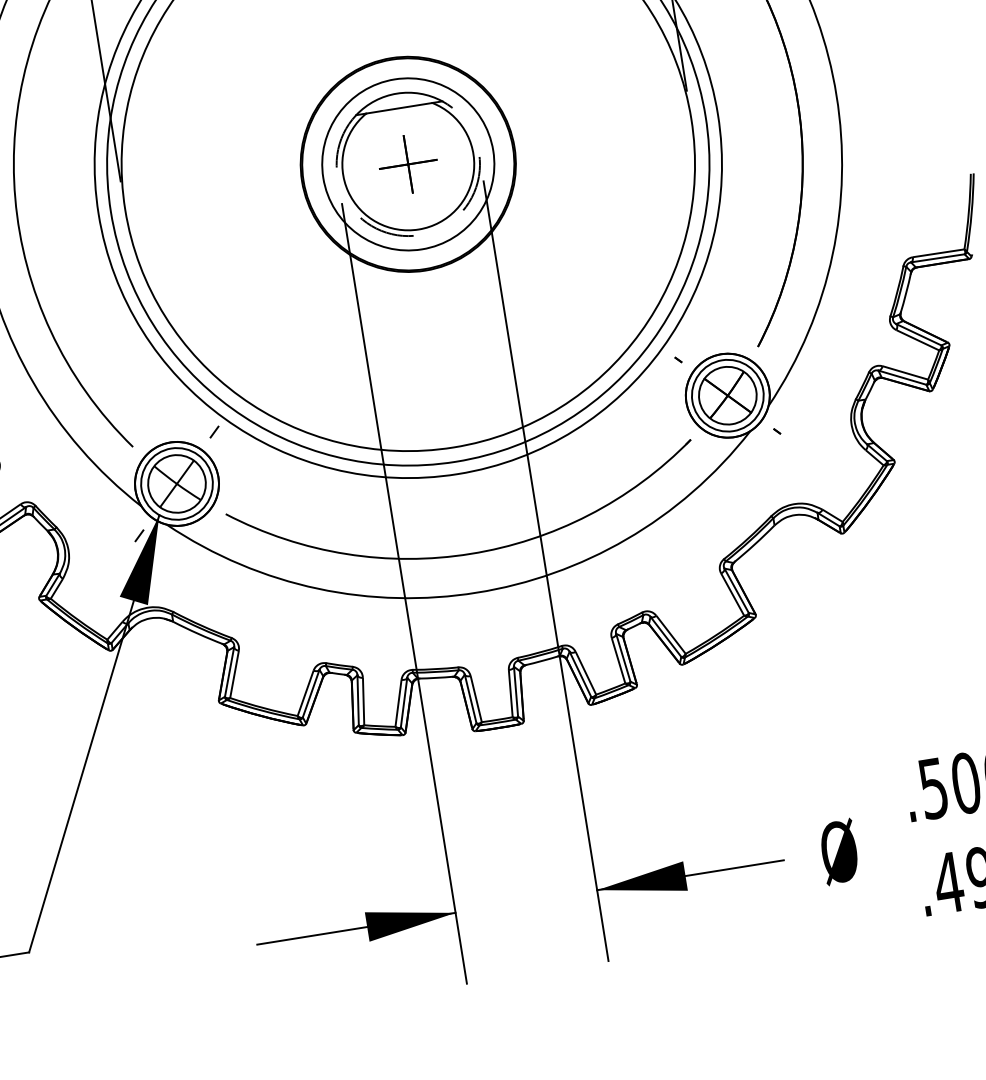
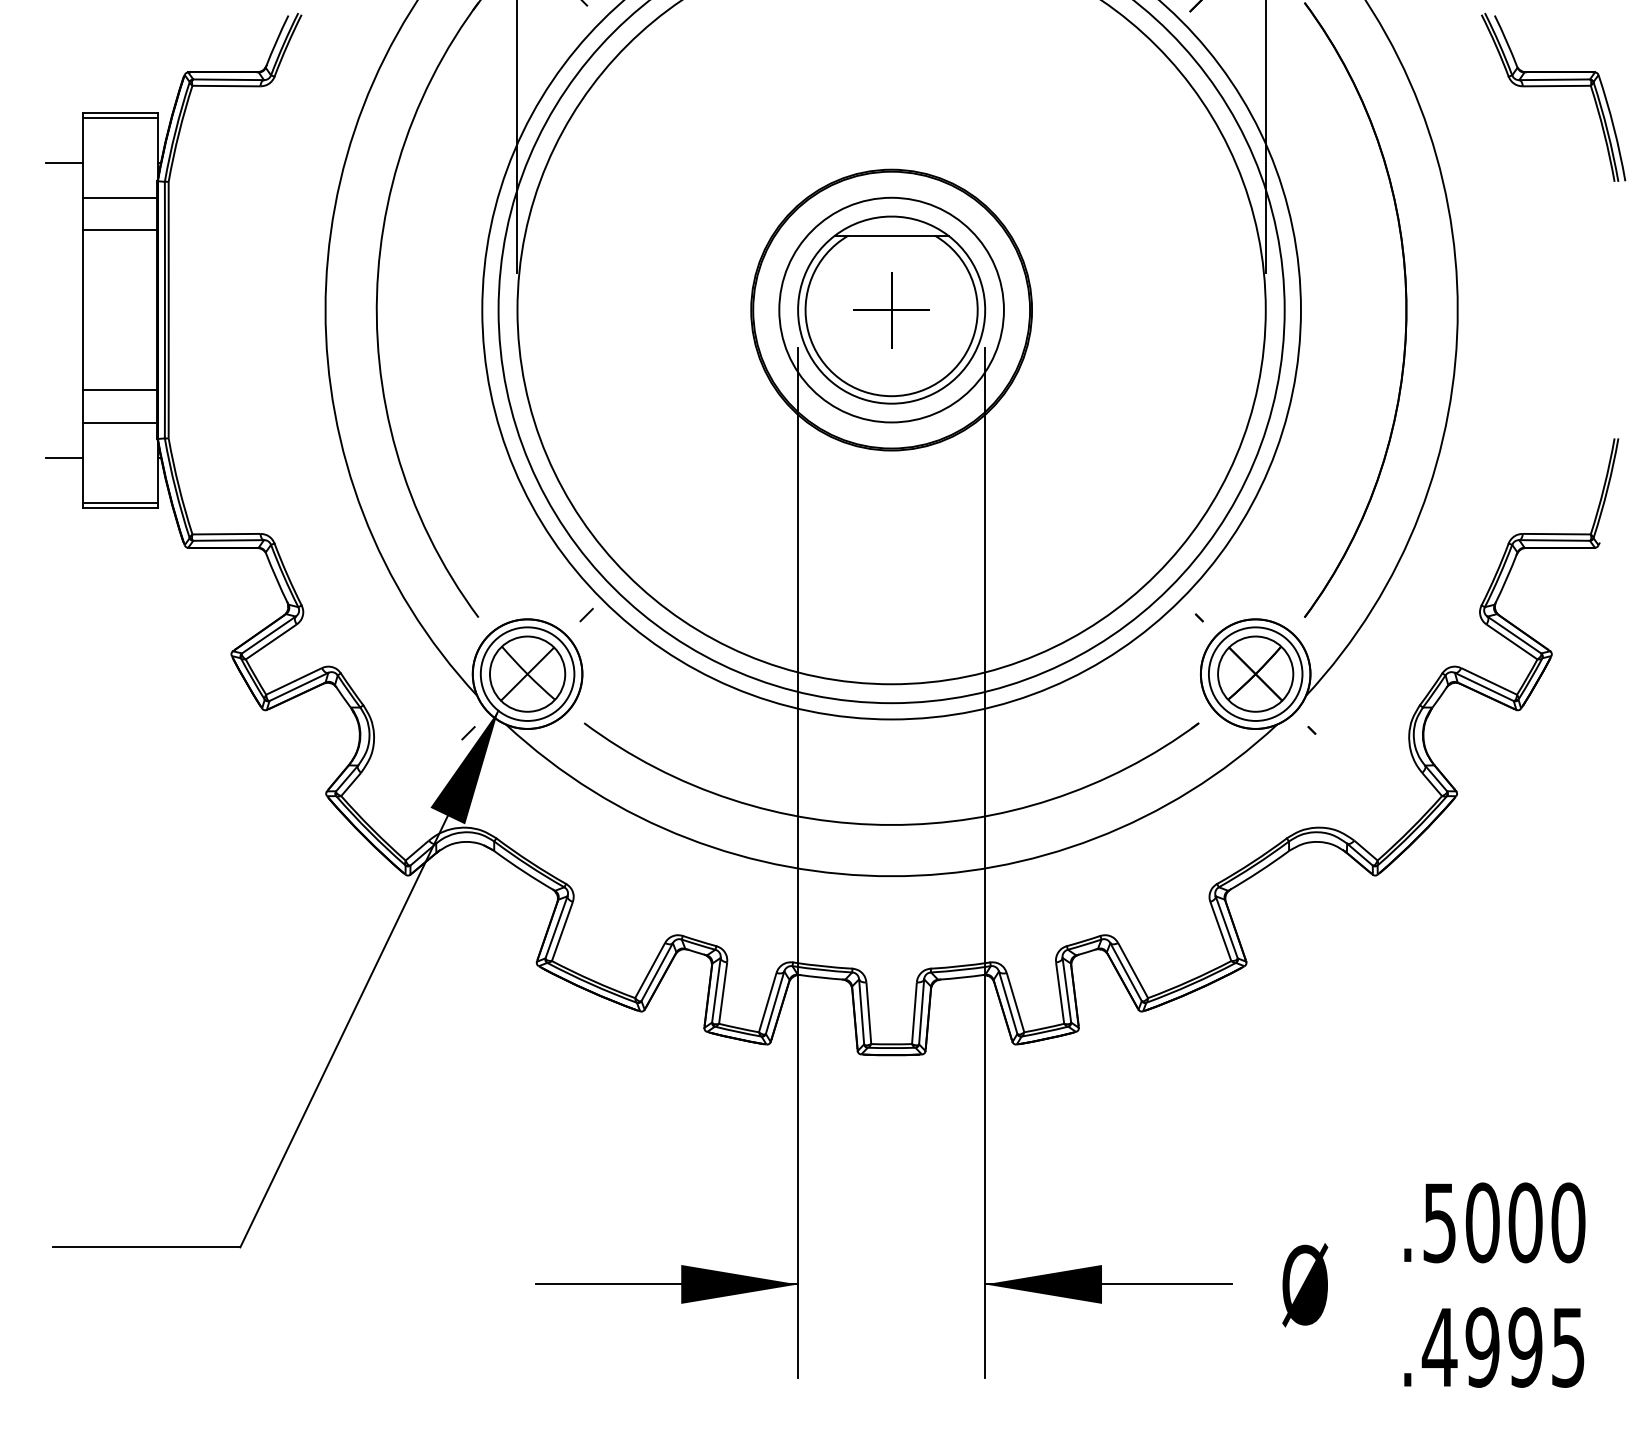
arc: (419, 235) -> (891, 403), dashed -> solid

